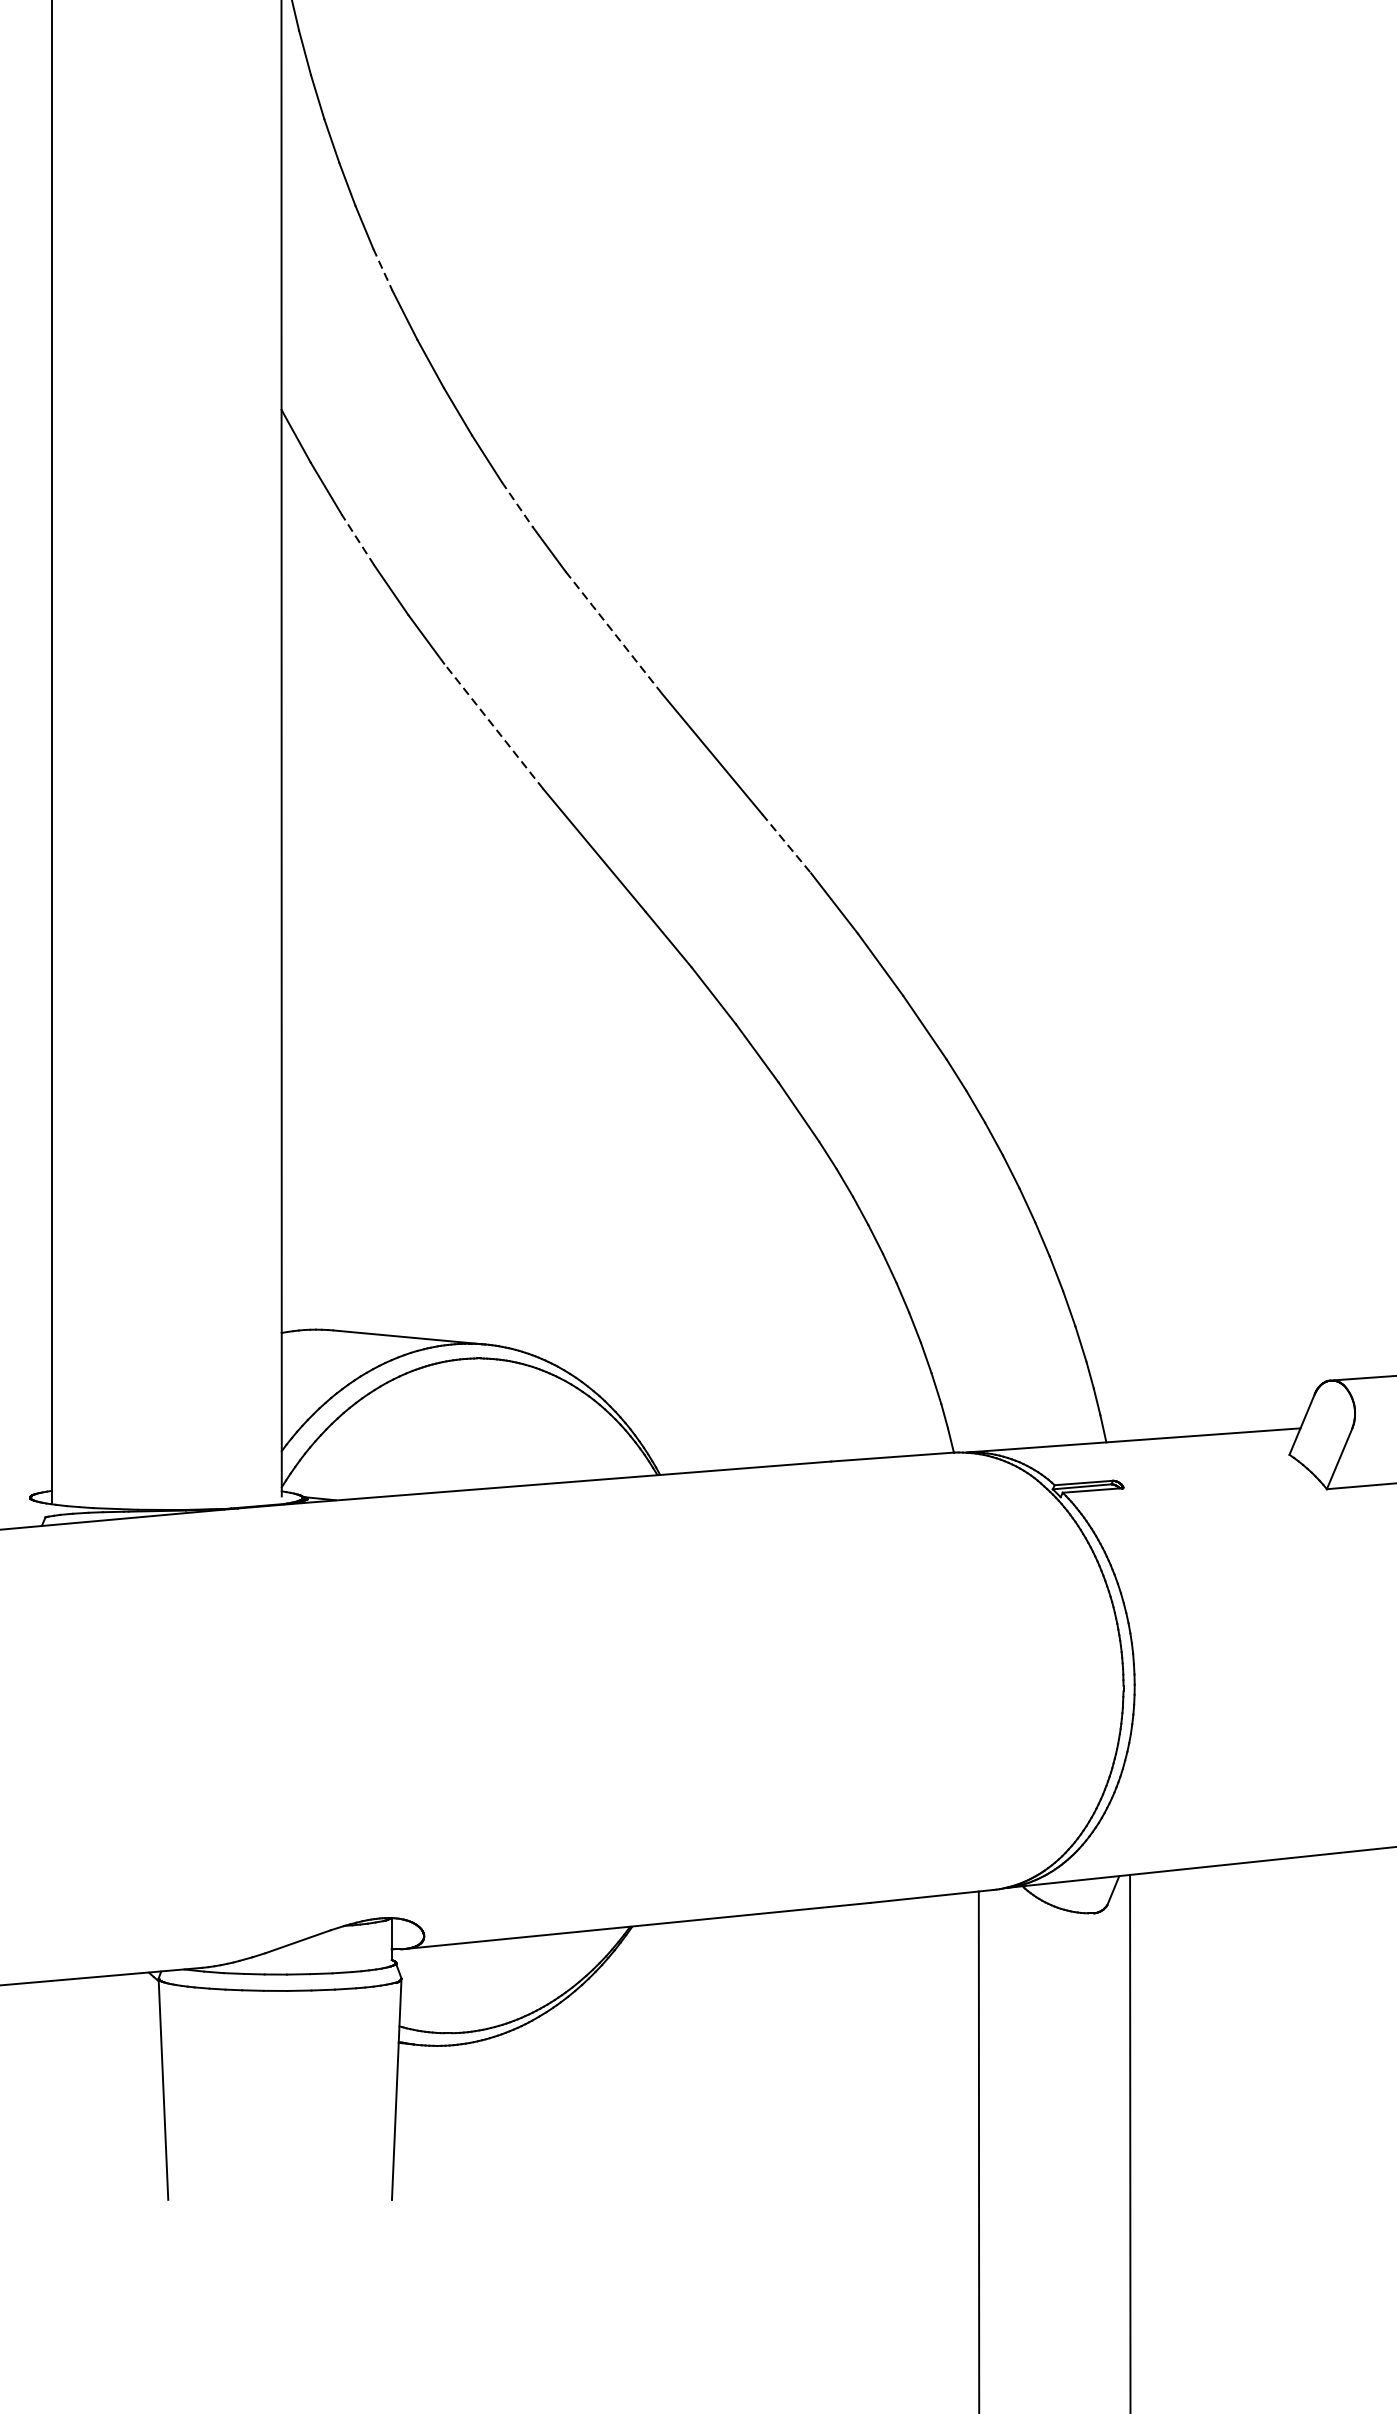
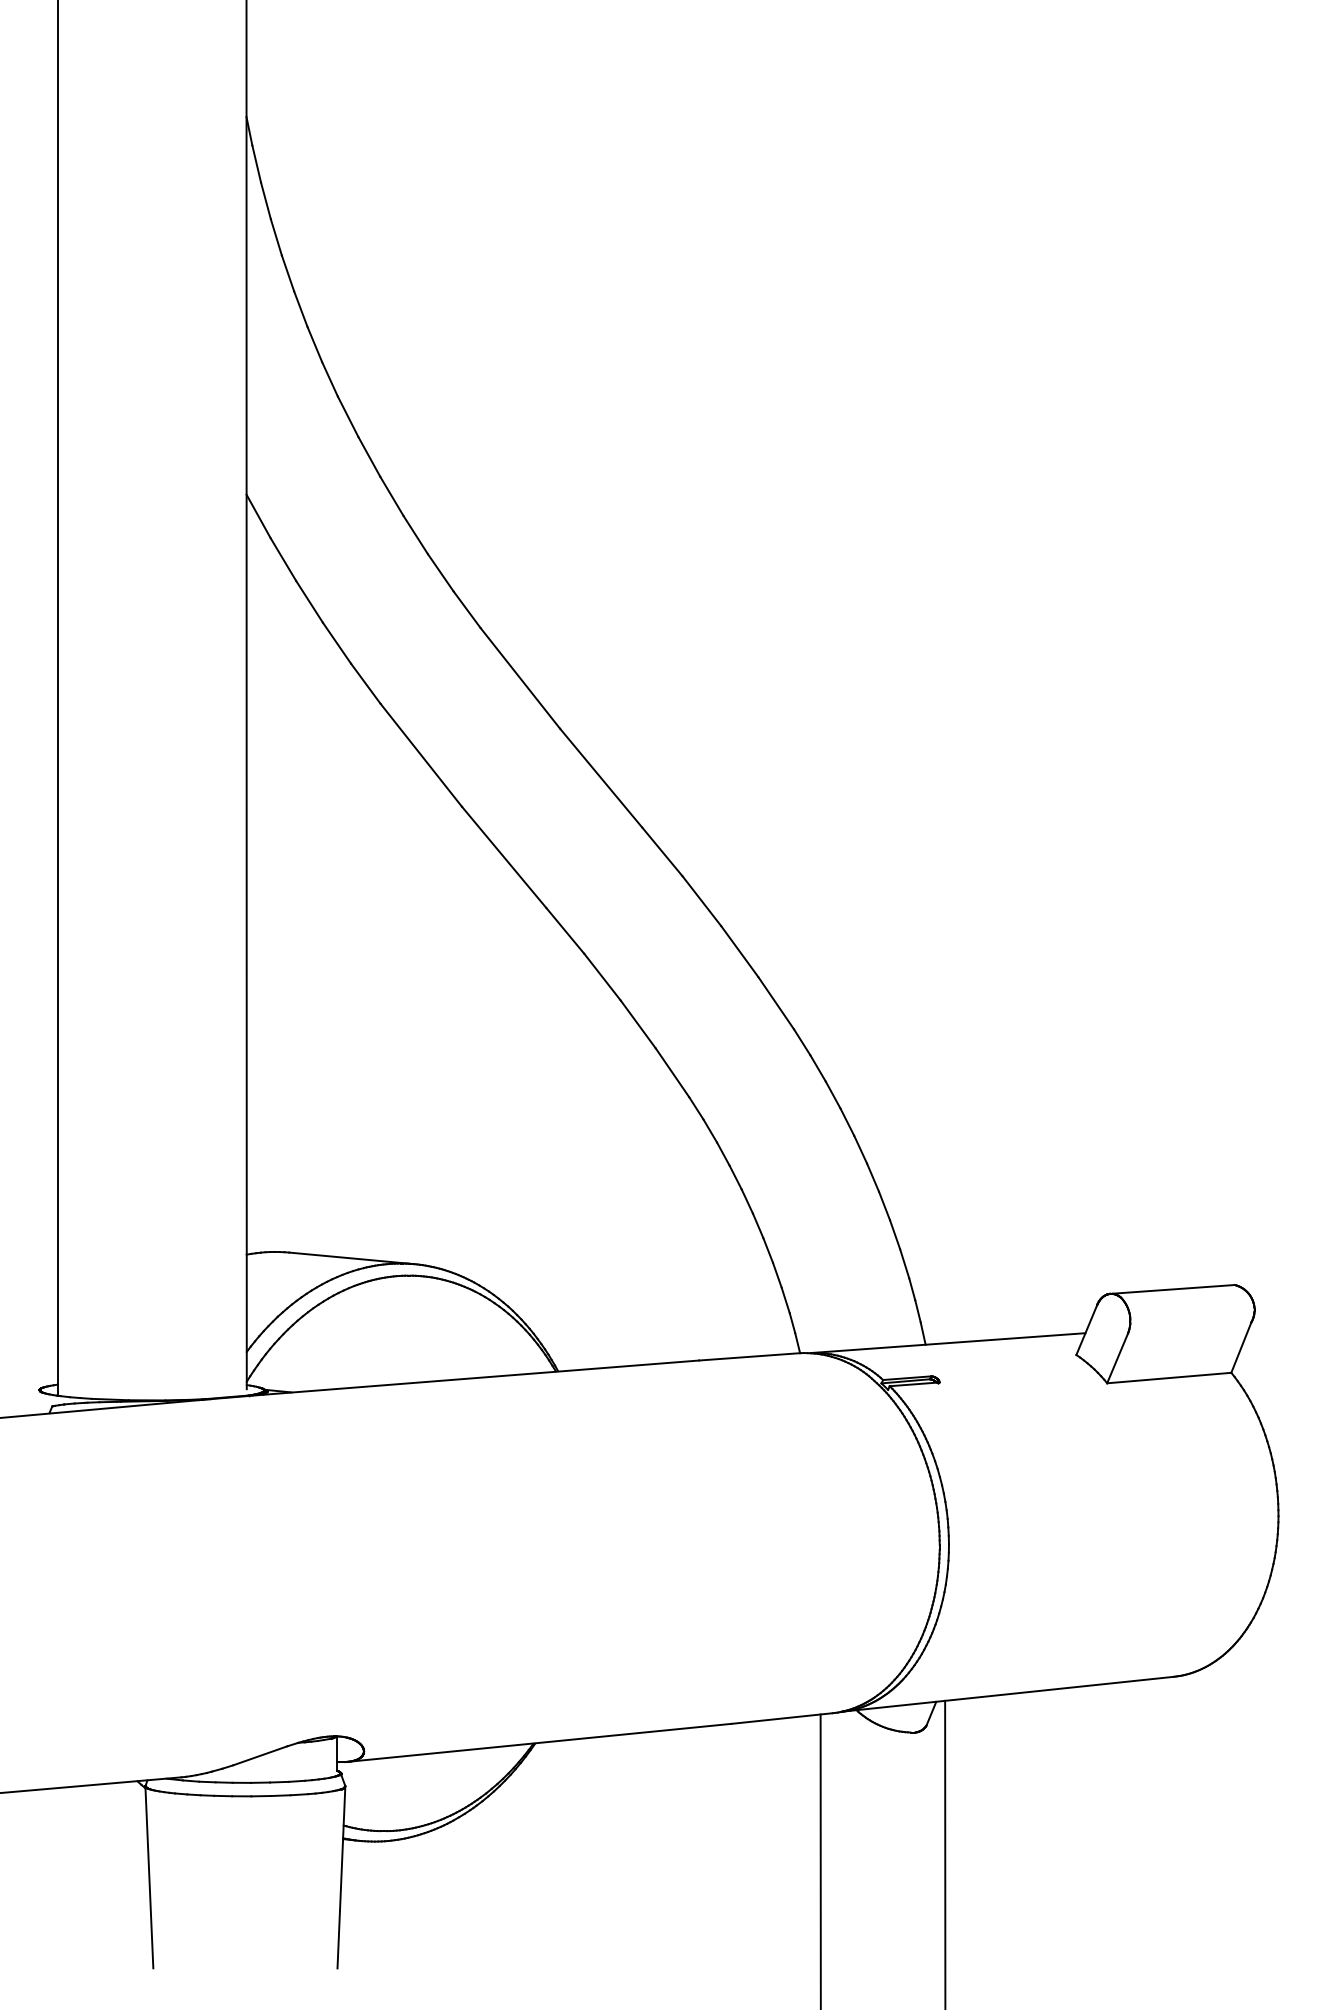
line: (382, 269) -> (329, 379), dashed -> solid
line: (517, 504) -> (440, 572), dashed -> solid
line: (357, 539) -> (309, 601), dashed -> solid
line: (614, 633) -> (520, 678), dashed -> solid
line: (494, 726) -> (421, 755), dashed -> solid
line: (786, 843) -> (662, 851), dashed -> solid

